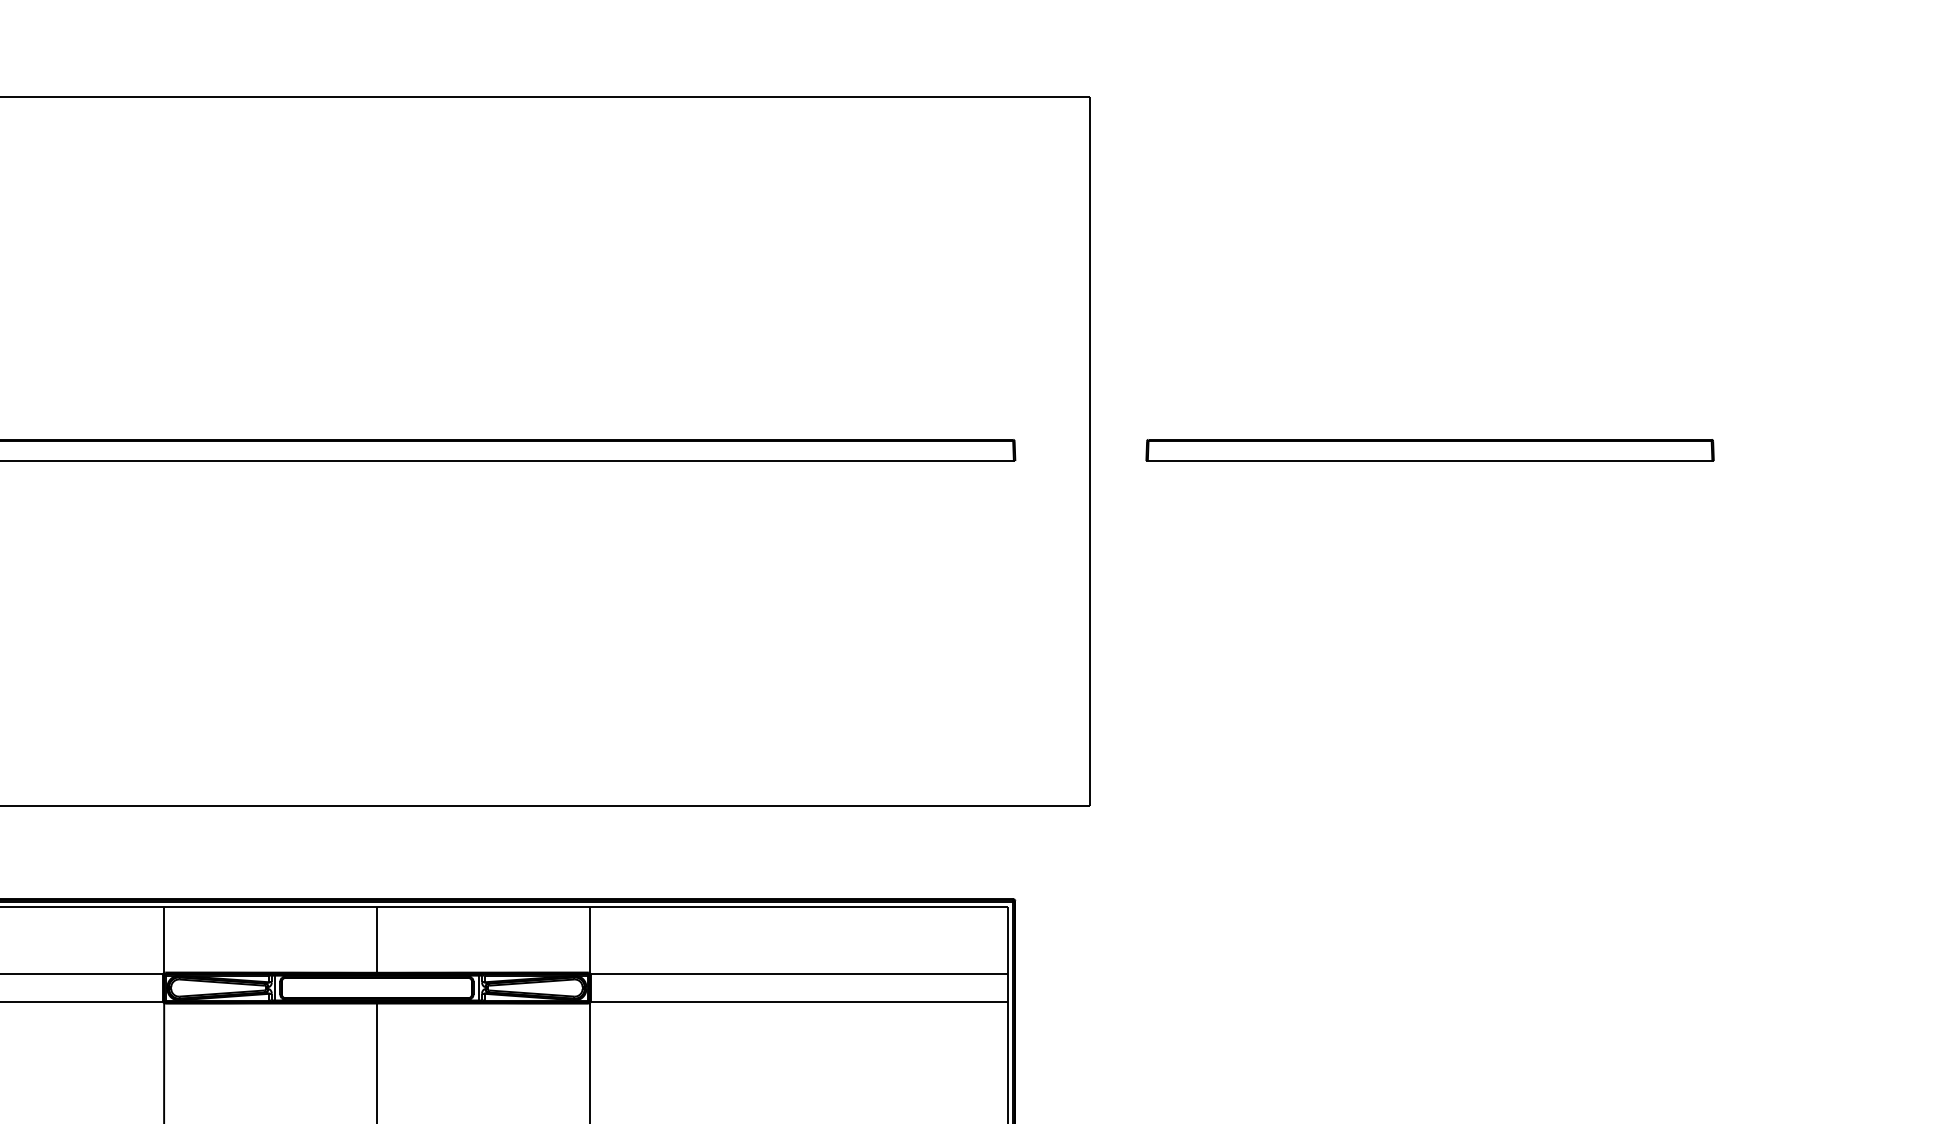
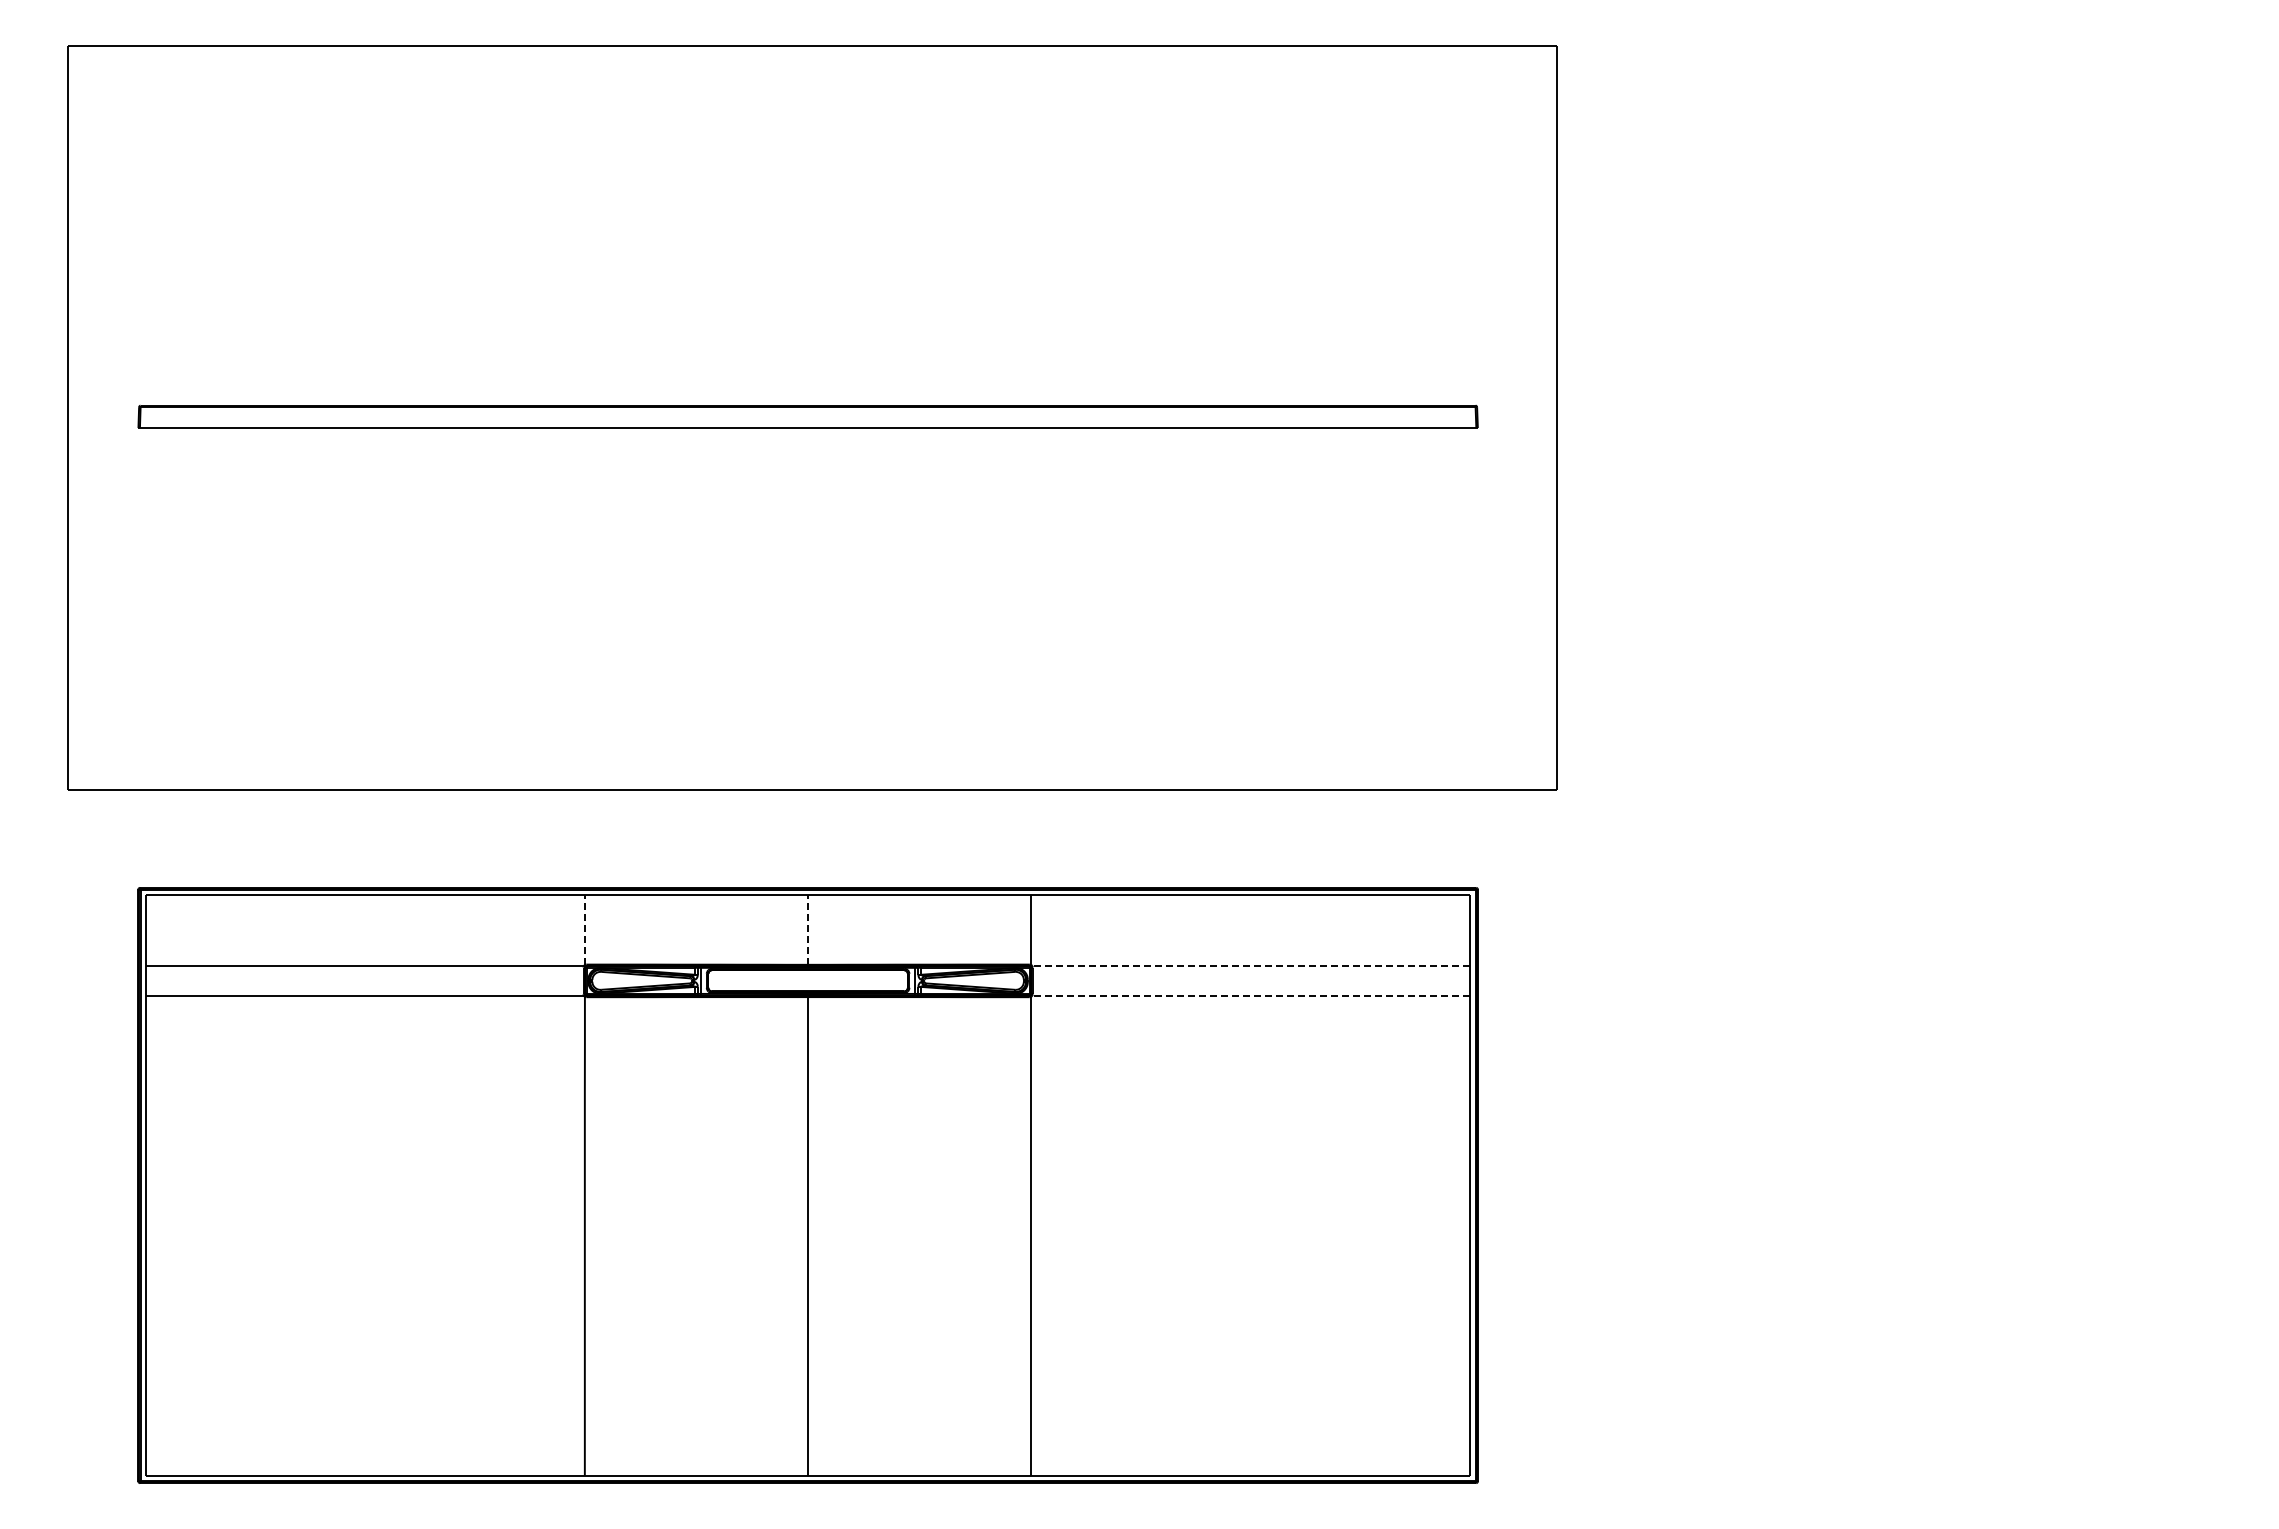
part: (1429, 450) -> (1912, 416), removed
line: (163, 940) -> (584, 930), solid -> dashed
line: (377, 940) -> (808, 930), solid -> dashed
line: (798, 974) -> (1250, 966), solid -> dashed
line: (798, 1002) -> (1250, 995), solid -> dashed

